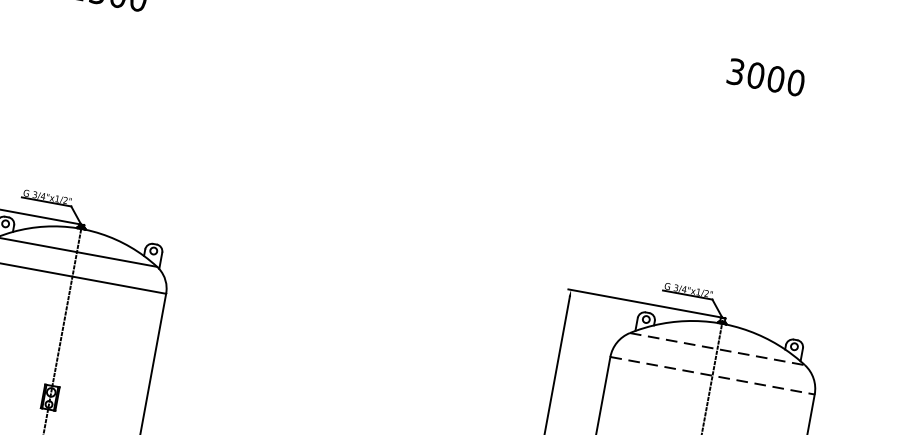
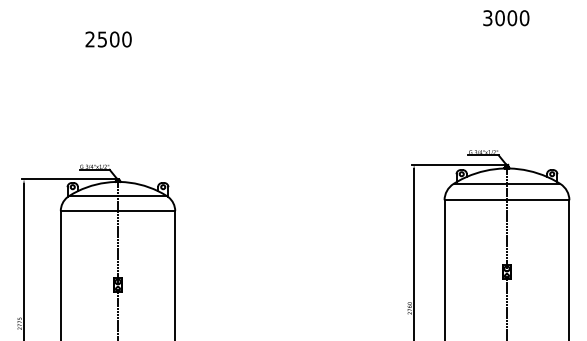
line: (718, 350) -> (507, 184), dashed -> solid
line: (713, 376) -> (507, 200), dashed -> solid

